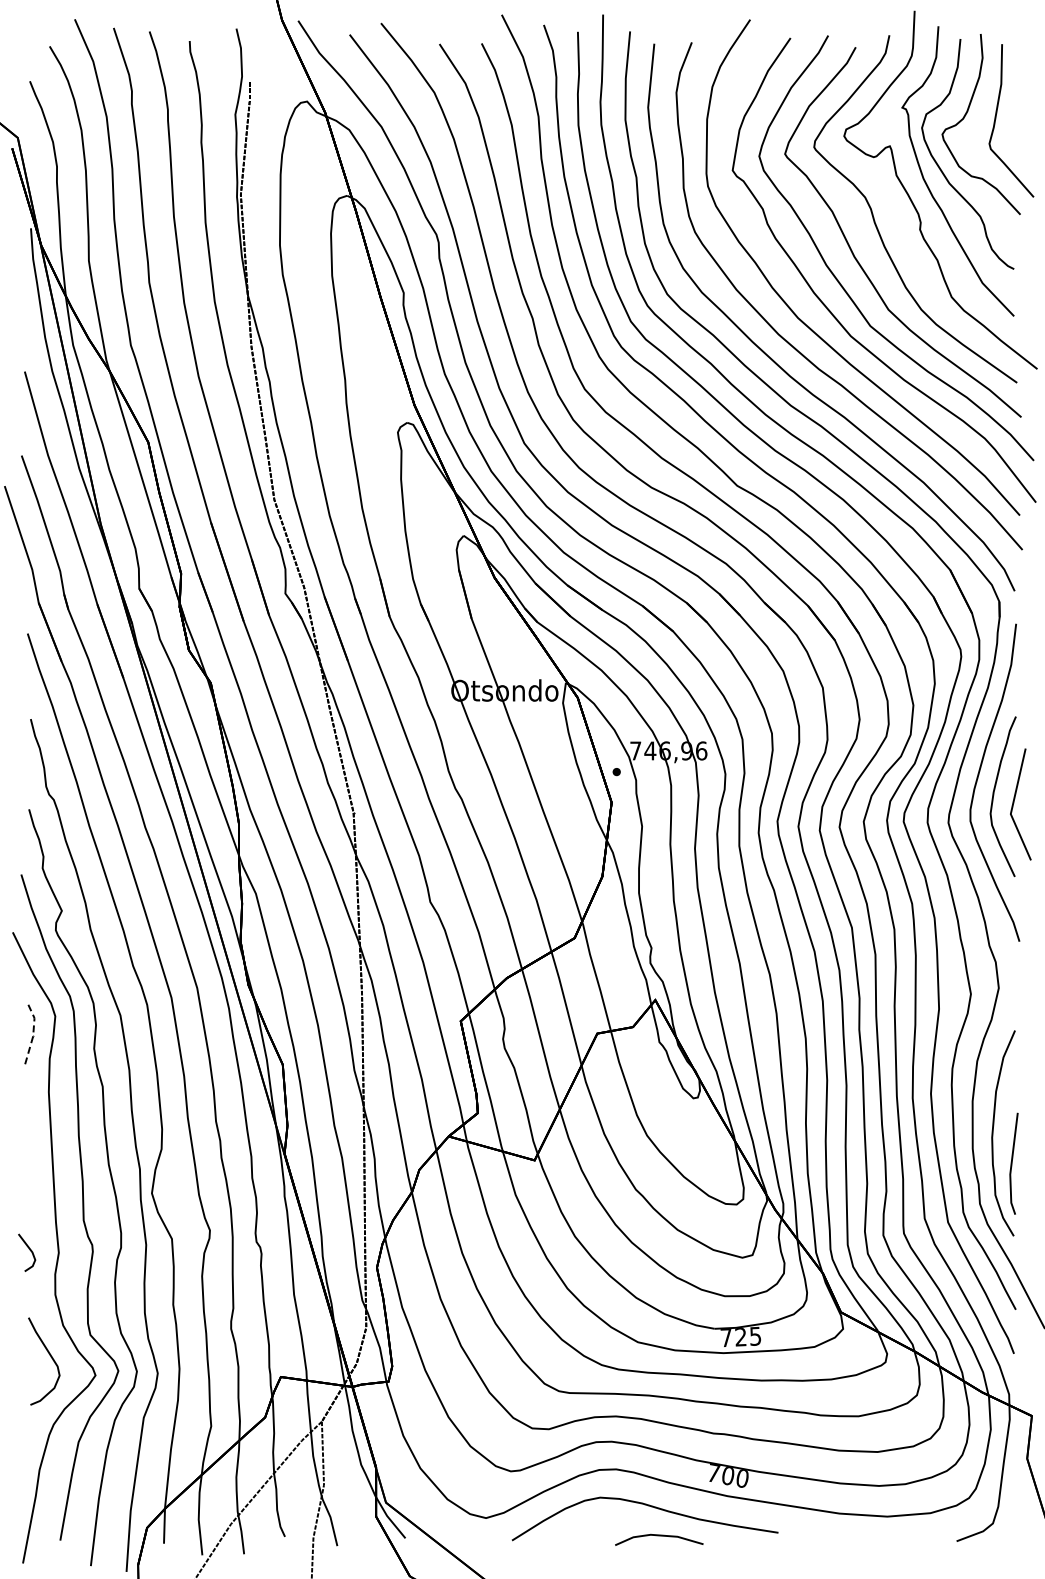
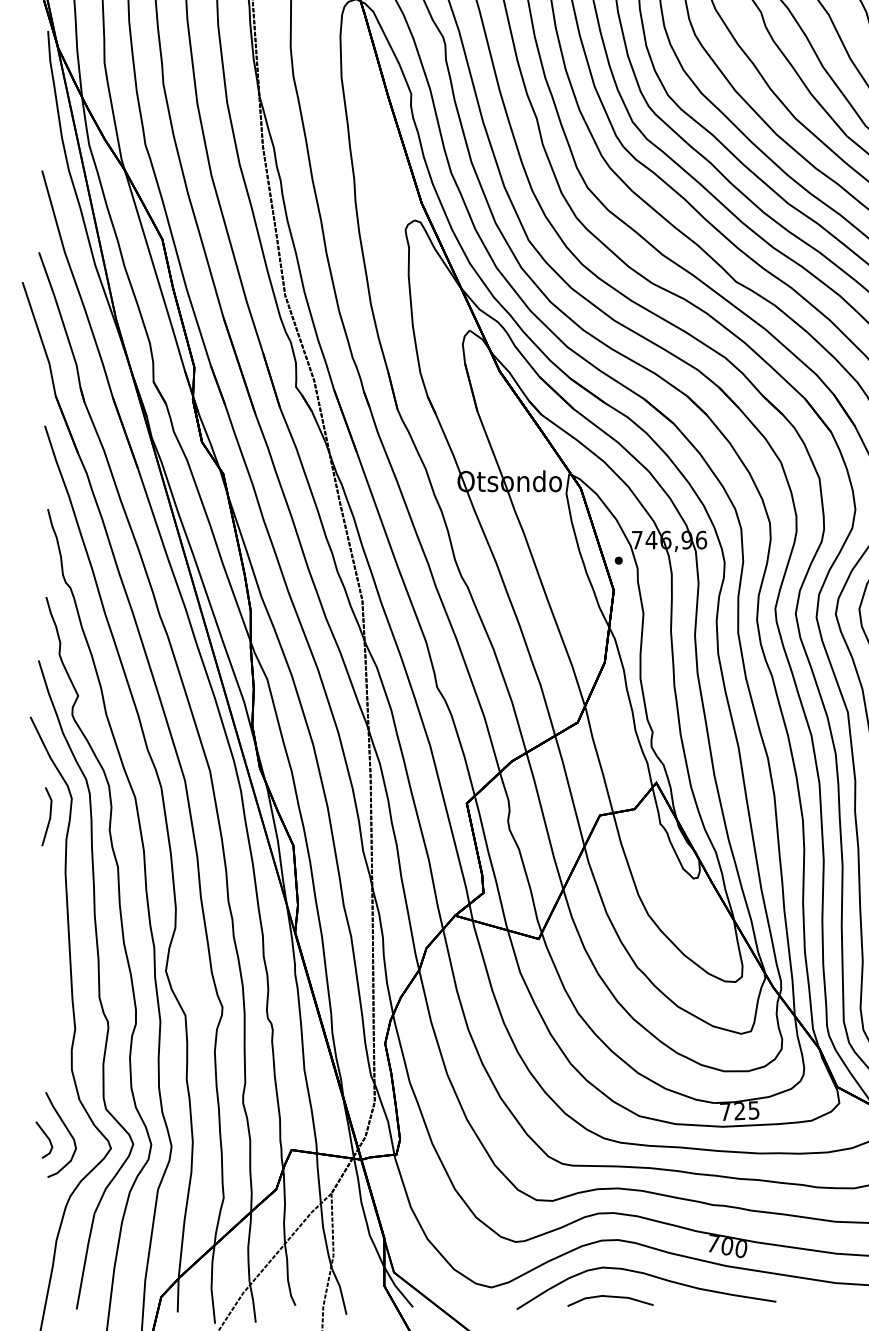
line: (33, 1034) -> (50, 816), dashed -> solid
line: (29, 1250) -> (46, 1137), moved
line: (659, 1536) -> (610, 1297), moved

